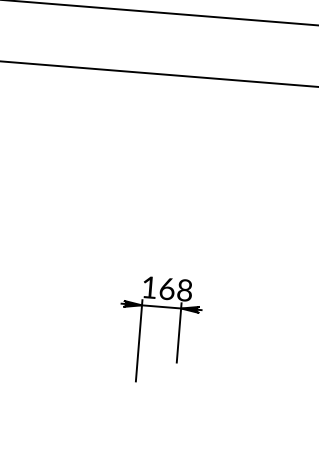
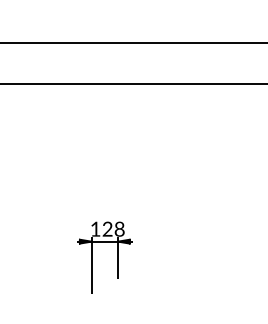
text: (167, 287) -> (107, 228), 168 -> 128

